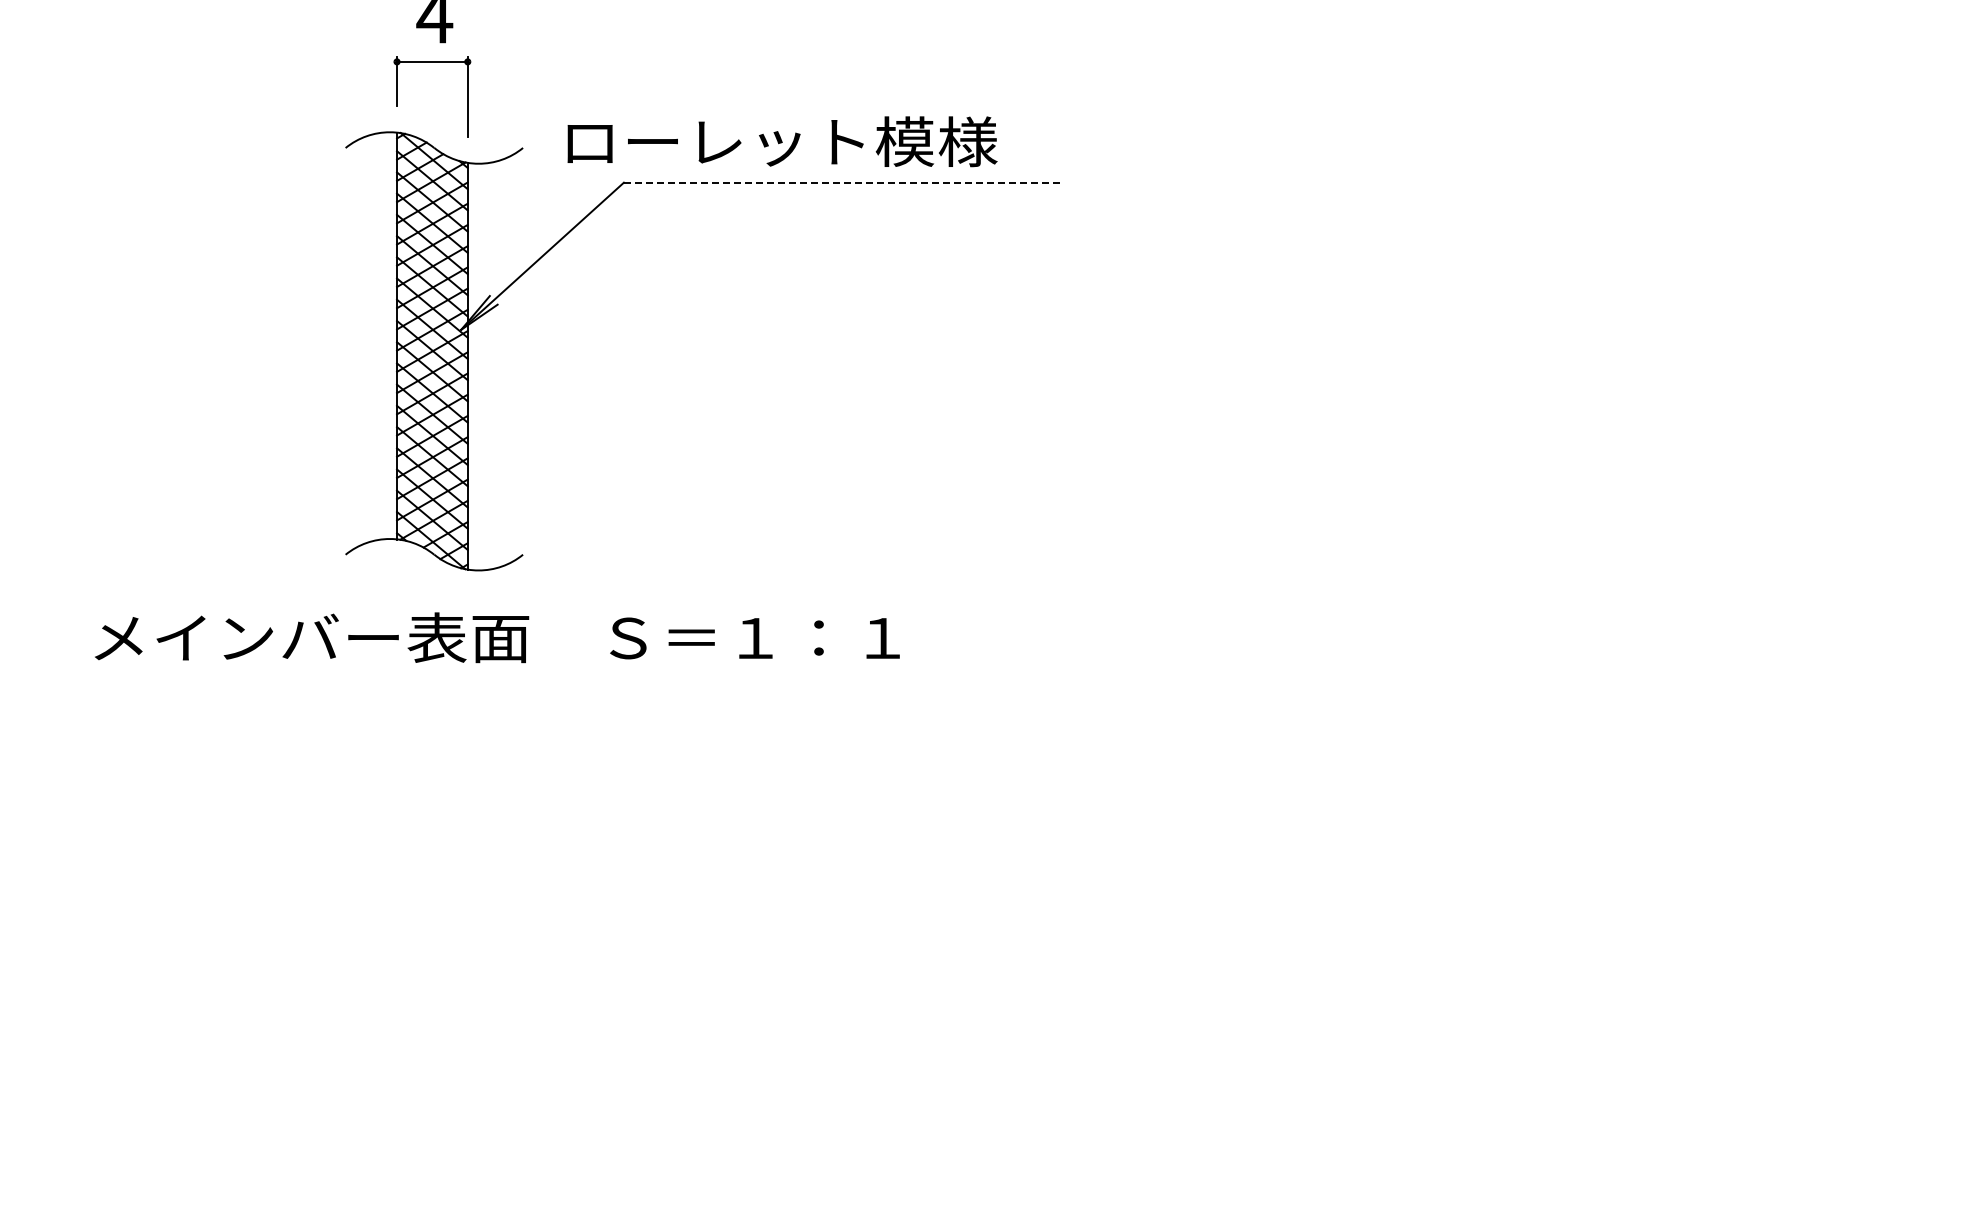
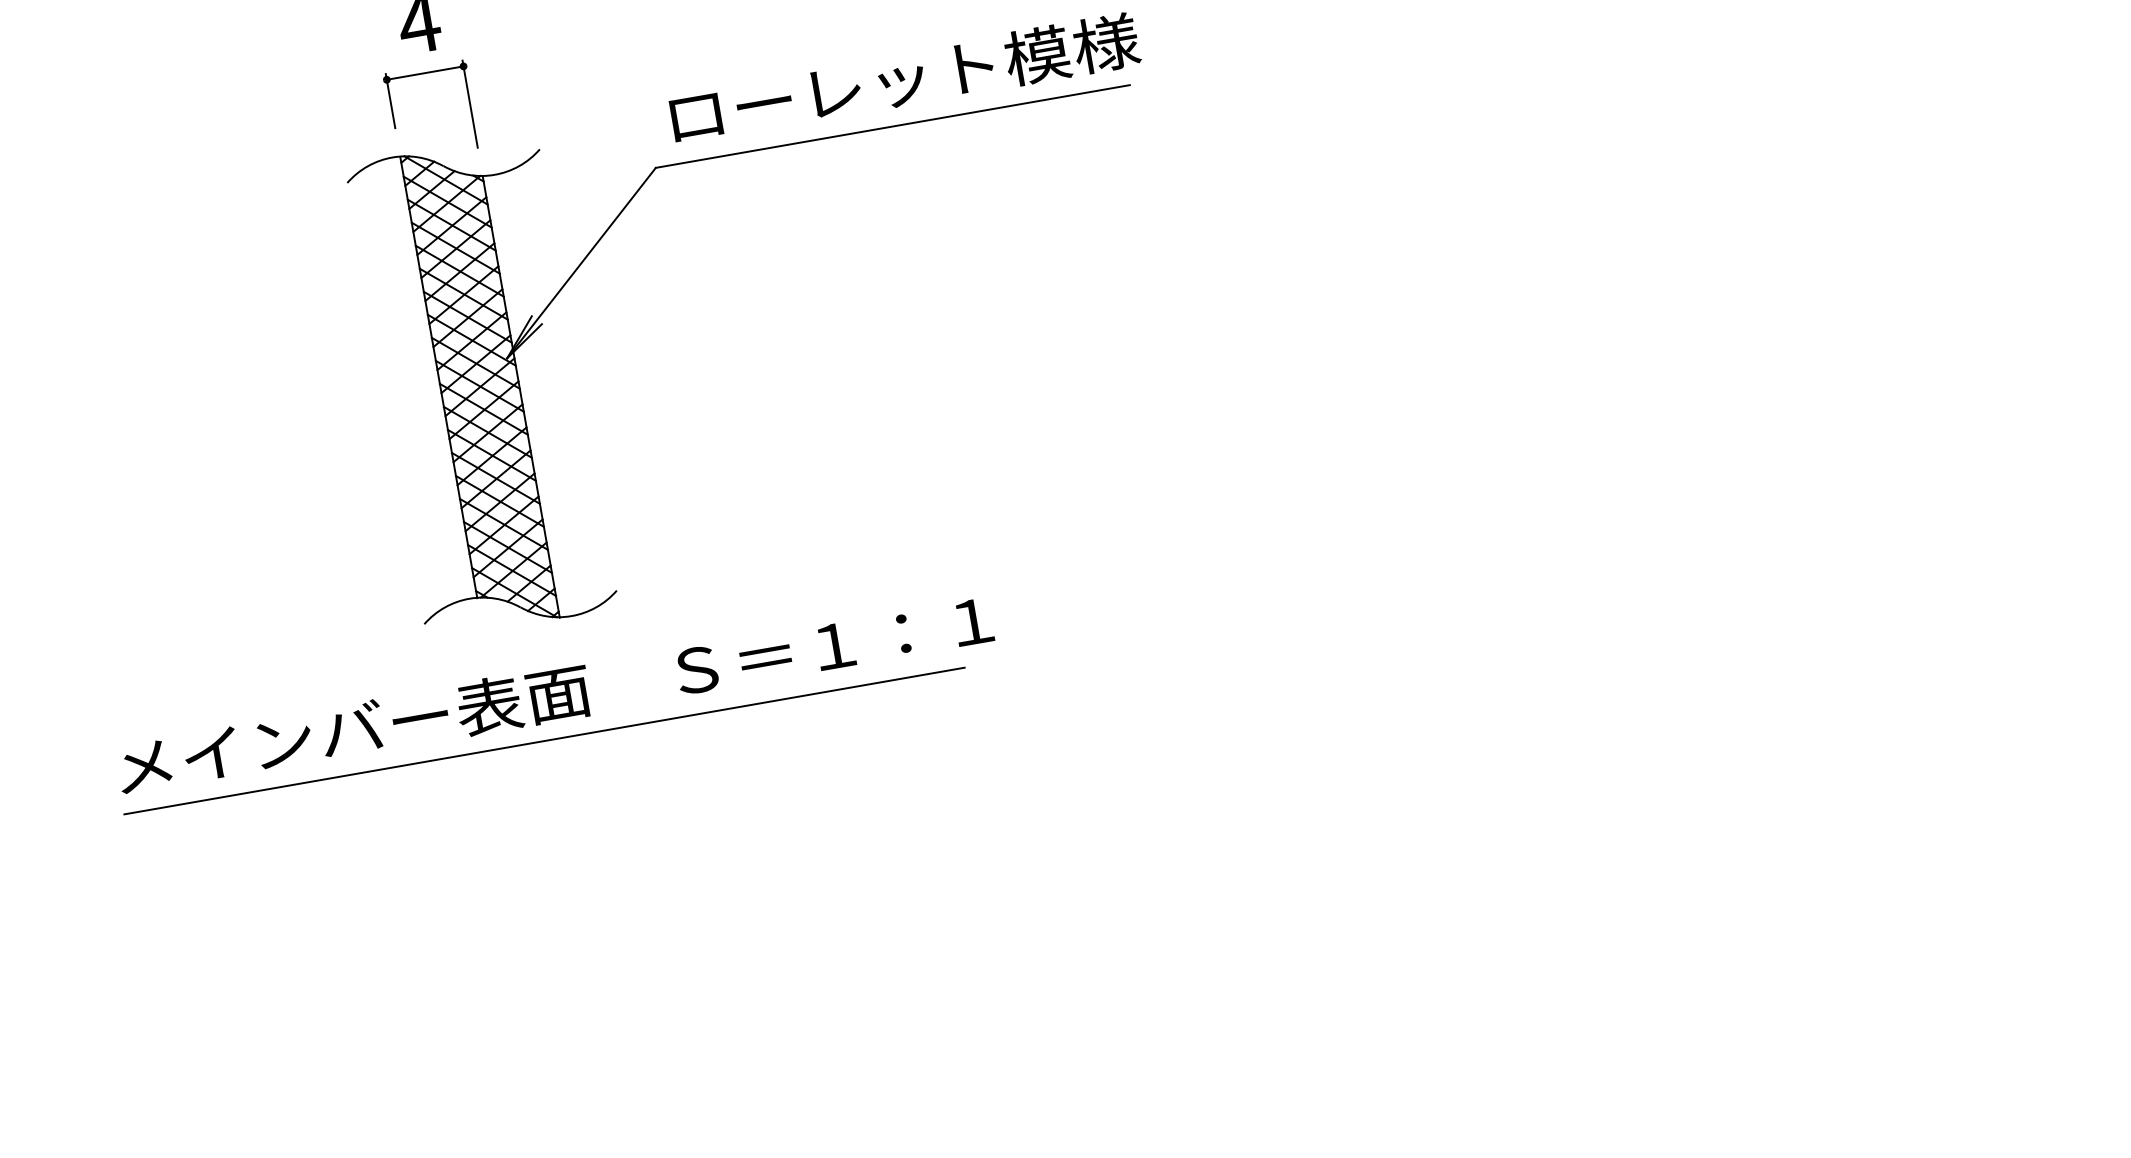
text: (782, 141) -> (904, 78), moved
line: (842, 182) -> (892, 126), dashed -> solid
text: (497, 637) -> (554, 693), moved
line: (434, 677) -> (544, 740), added

